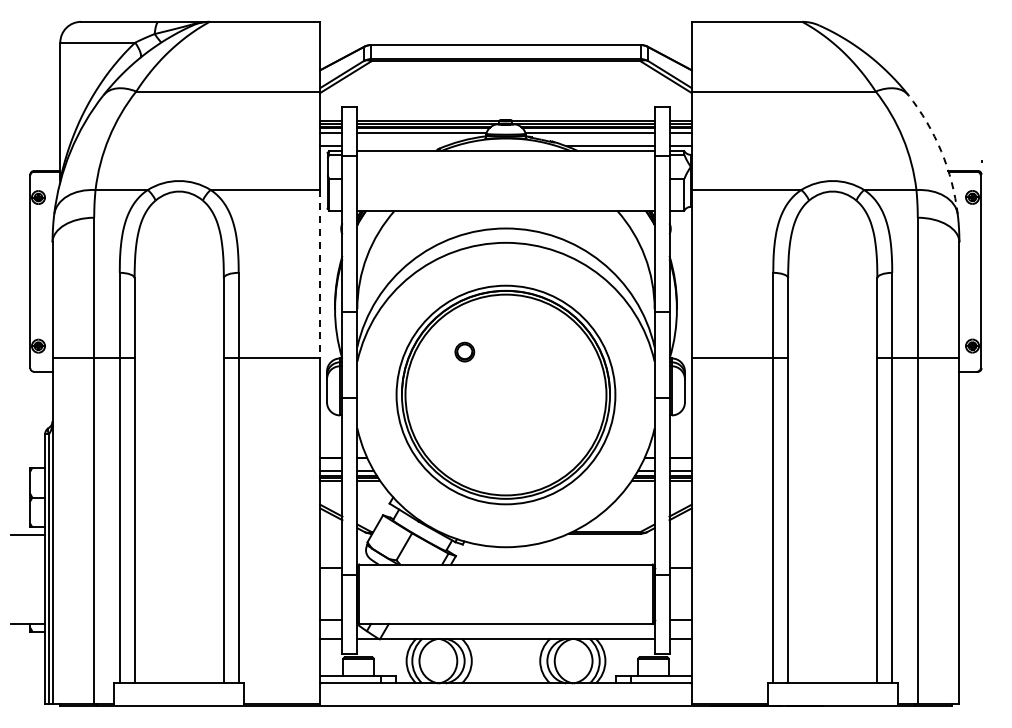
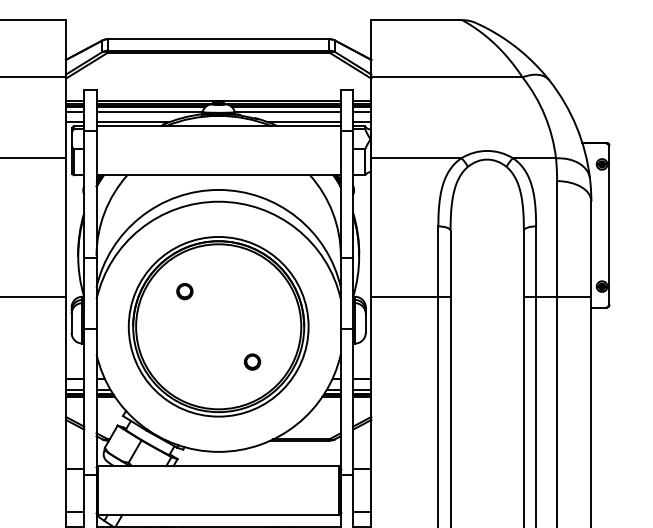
line: (400, 146) -> (132, 122), added
arc: (941, 151) -> (576, 126), dashed -> solid
line: (320, 274) -> (66, 227), dashed -> solid
part: (546, 437) -> (251, 361), added

